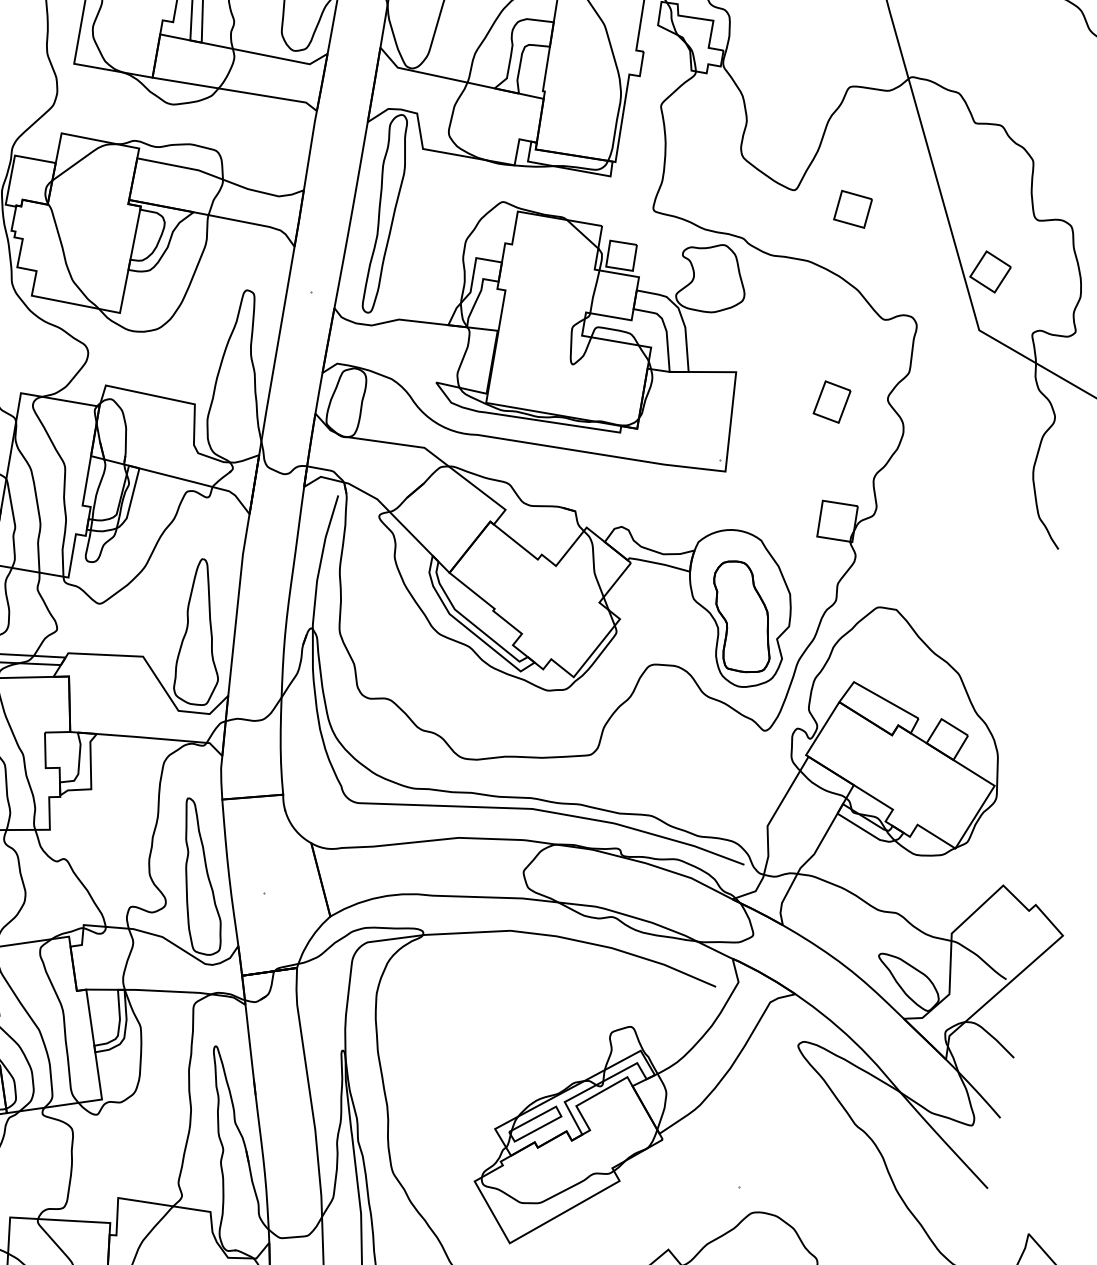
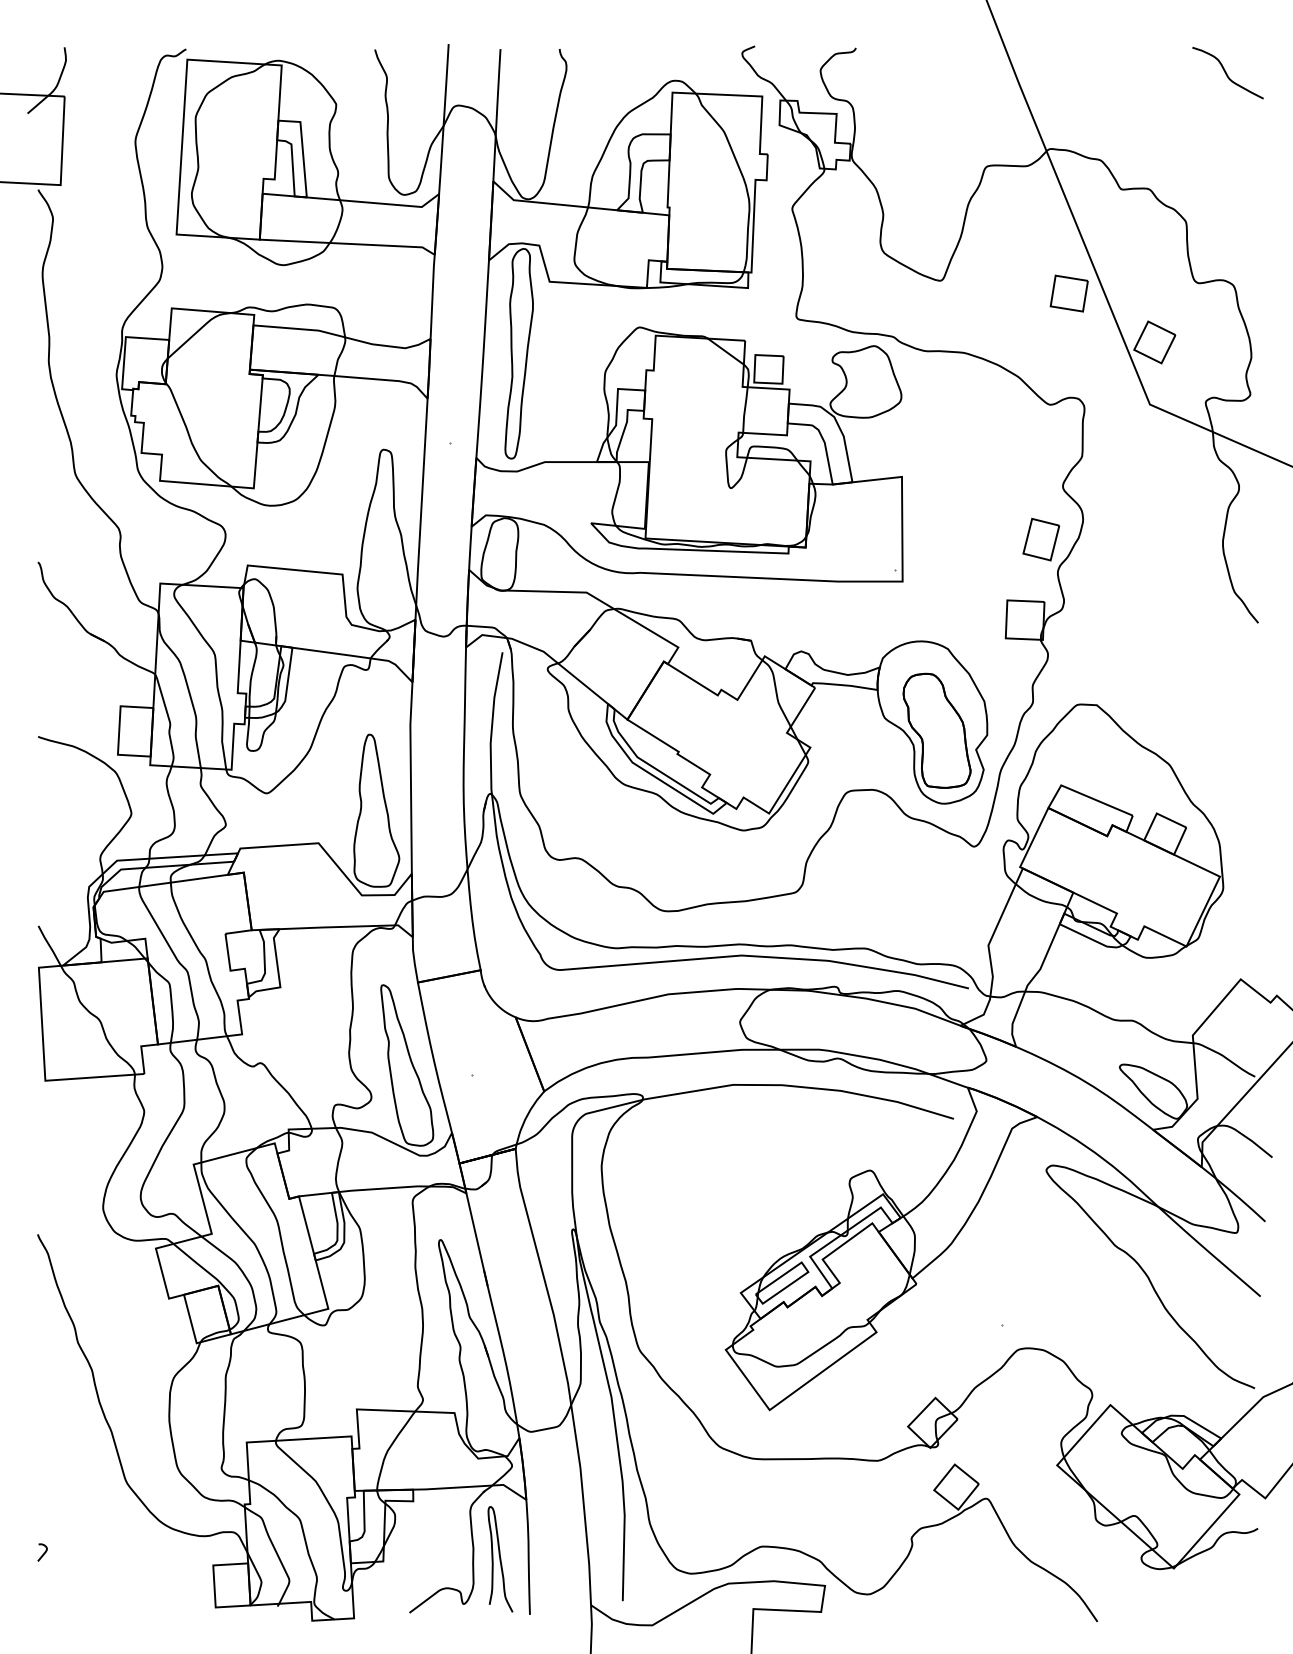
part: (852, 209) -> (1068, 293), moved
part: (832, 401) -> (1041, 539), moved

